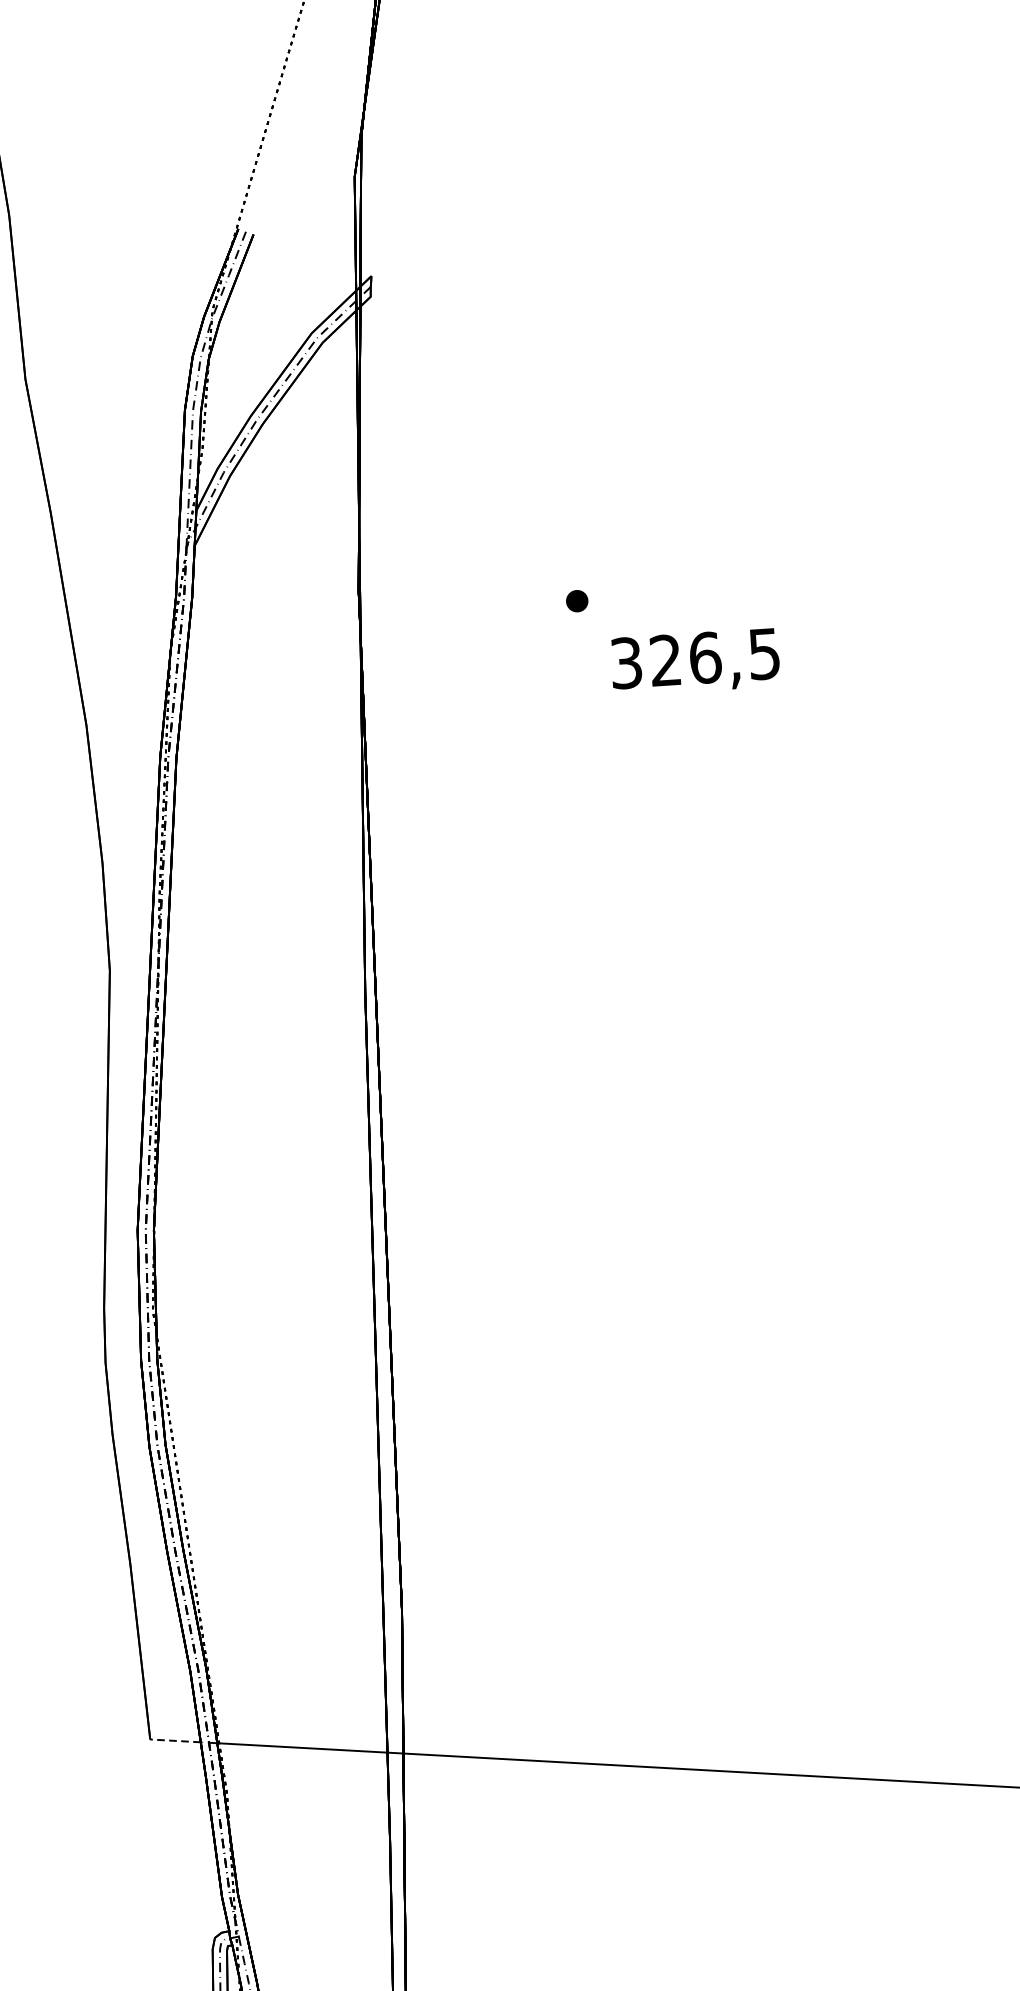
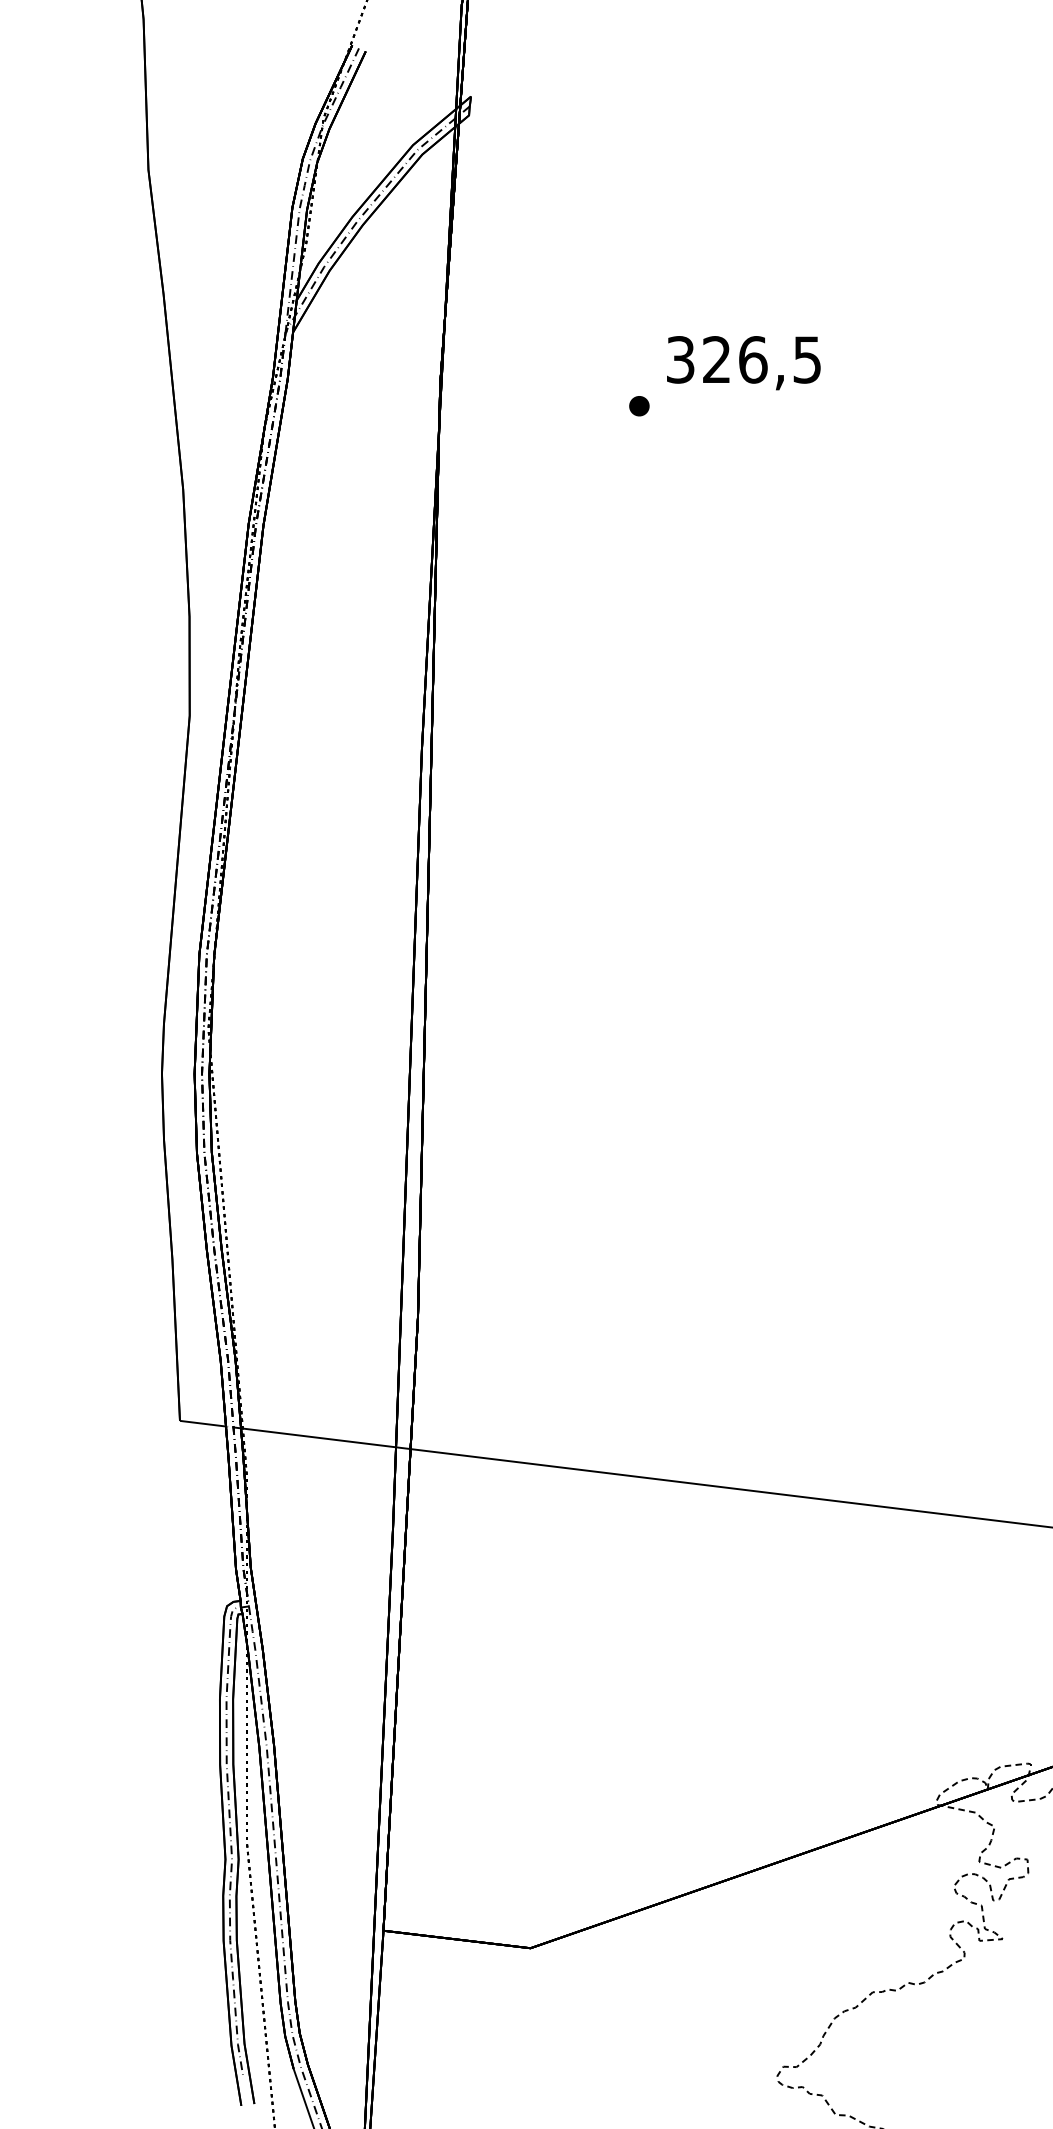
text: (695, 662) -> (743, 363), moved
line: (174, 1740) -> (202, 1423), dashed -> solid

